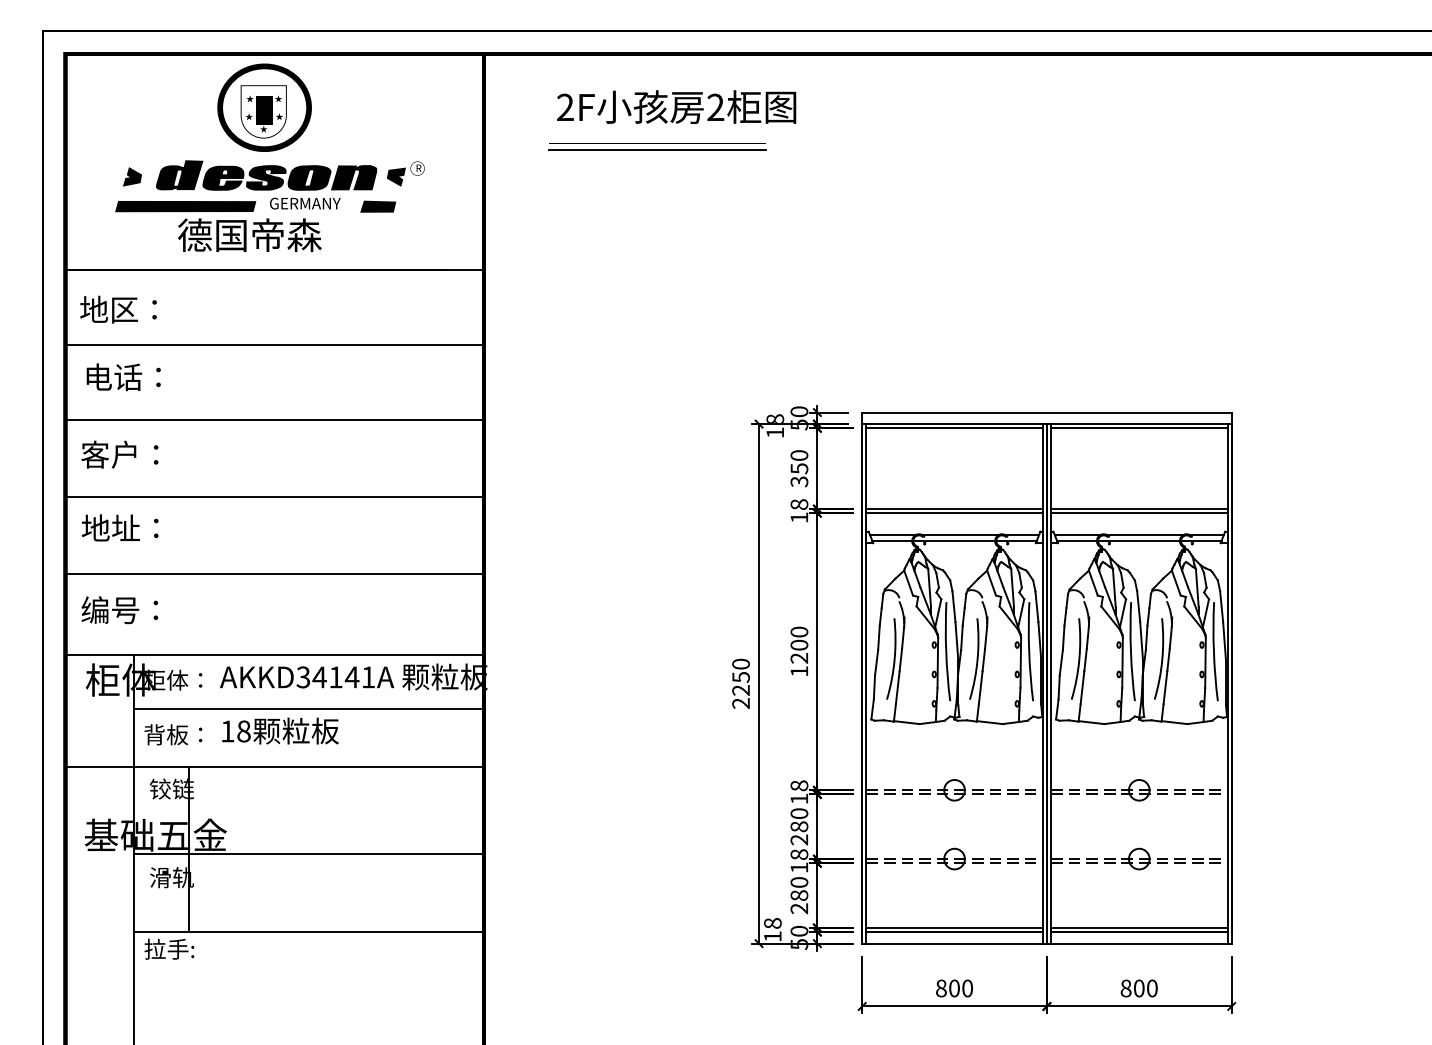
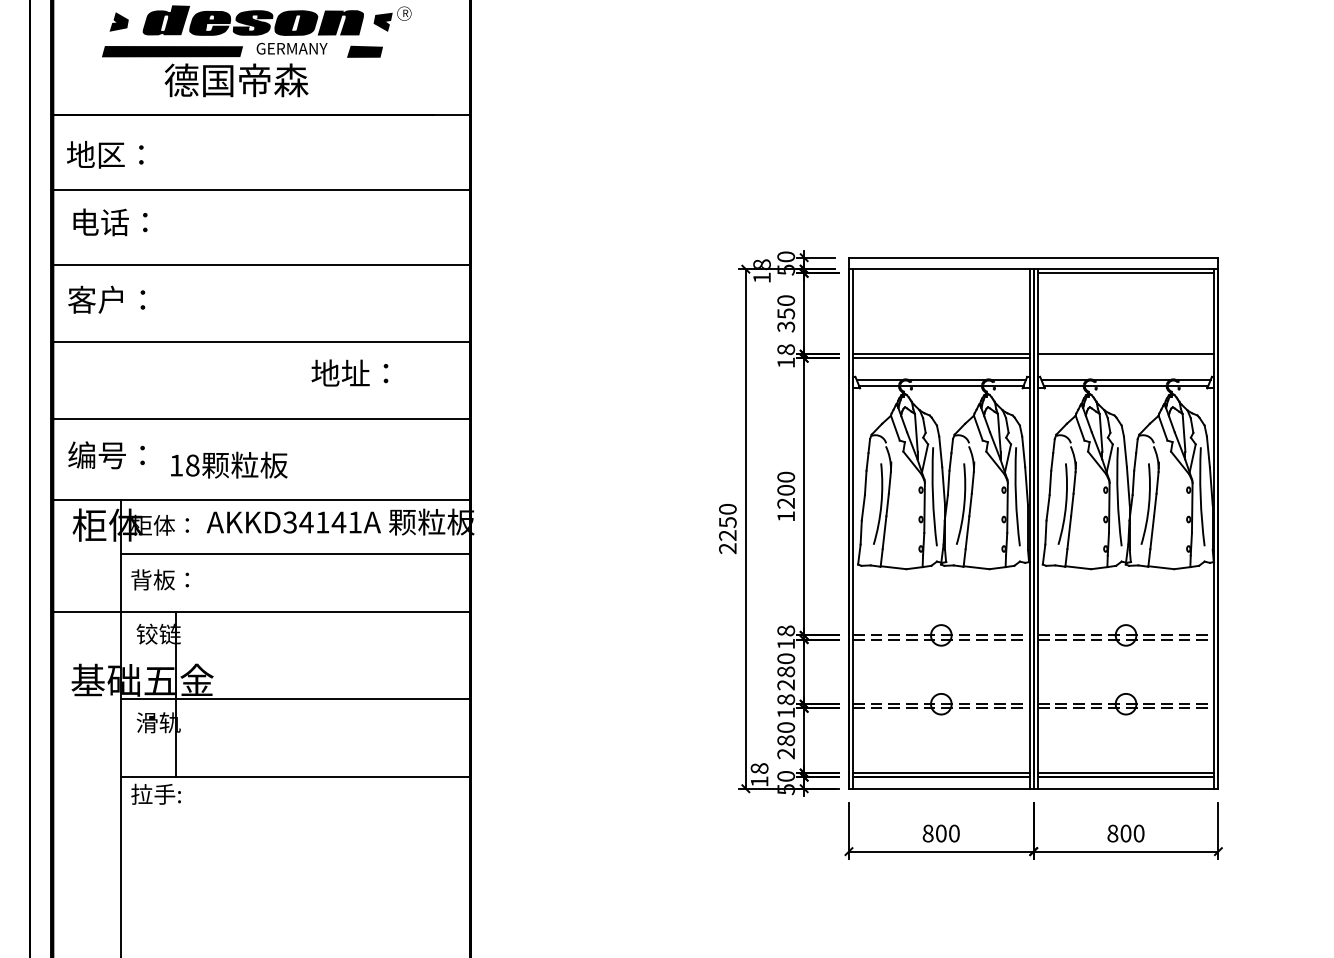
line: (954, 428) -> (941, 273), removed
line: (1139, 513) -> (1126, 358), removed
text: (119, 527) -> (349, 372), moved
text: (280, 730) -> (229, 464), moved

